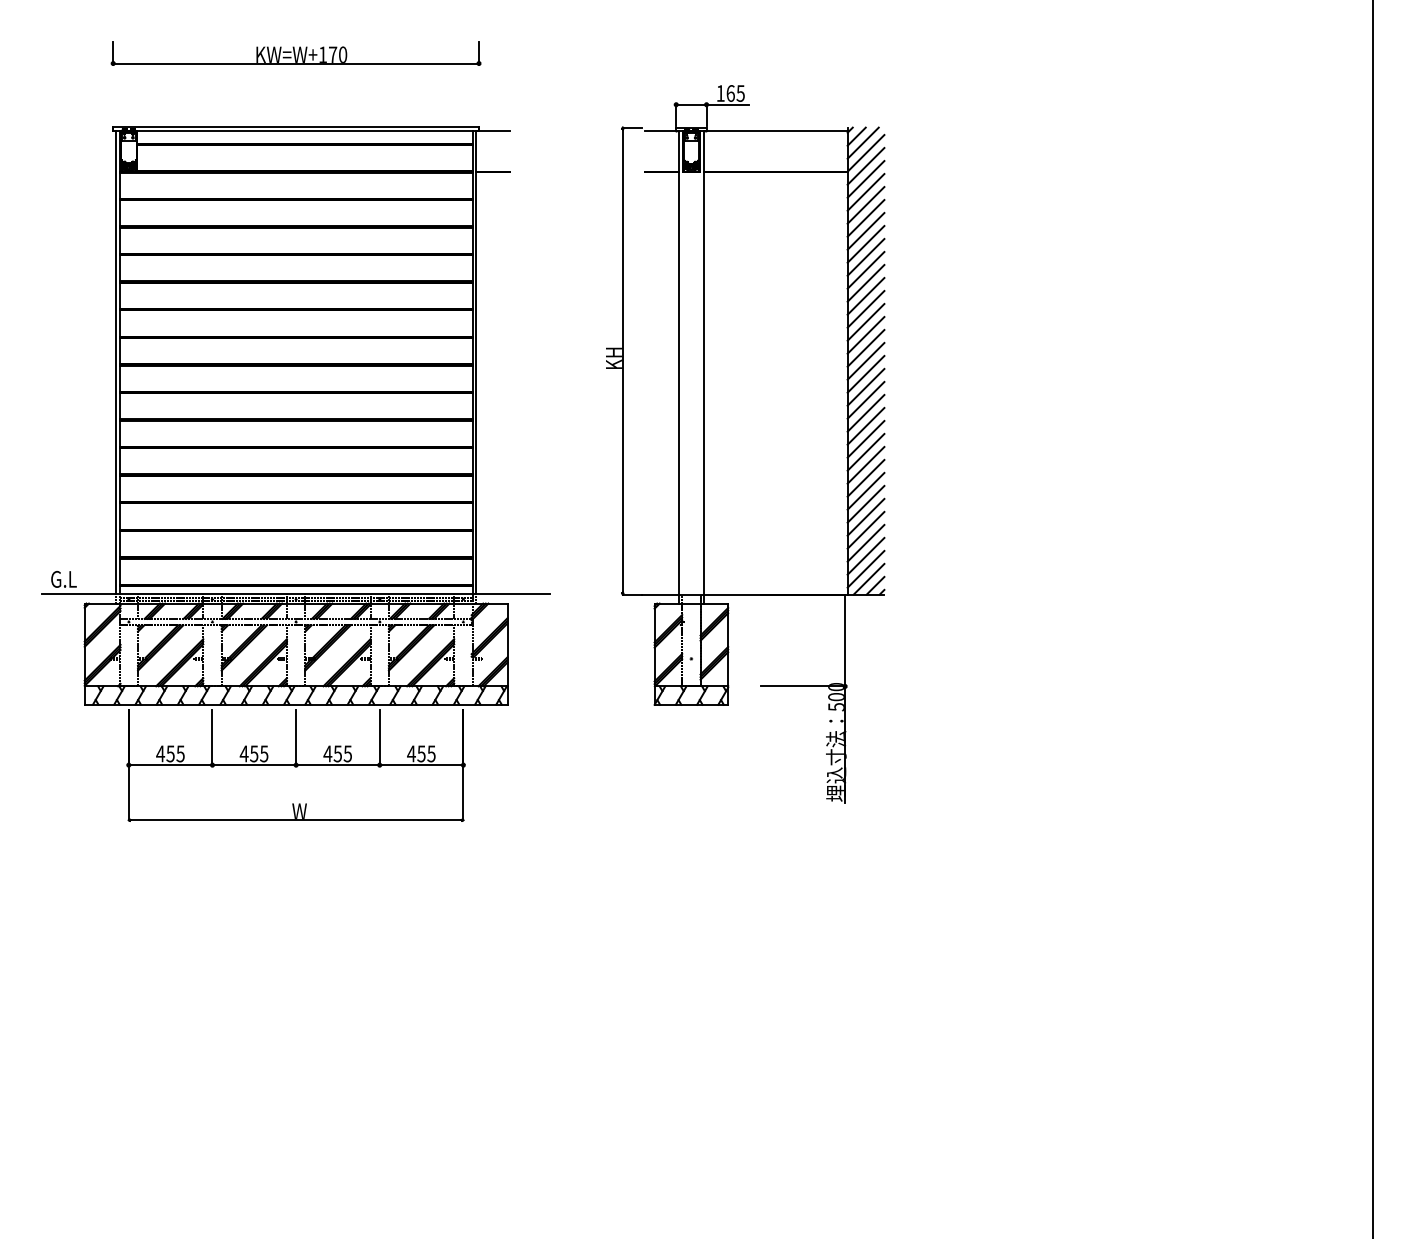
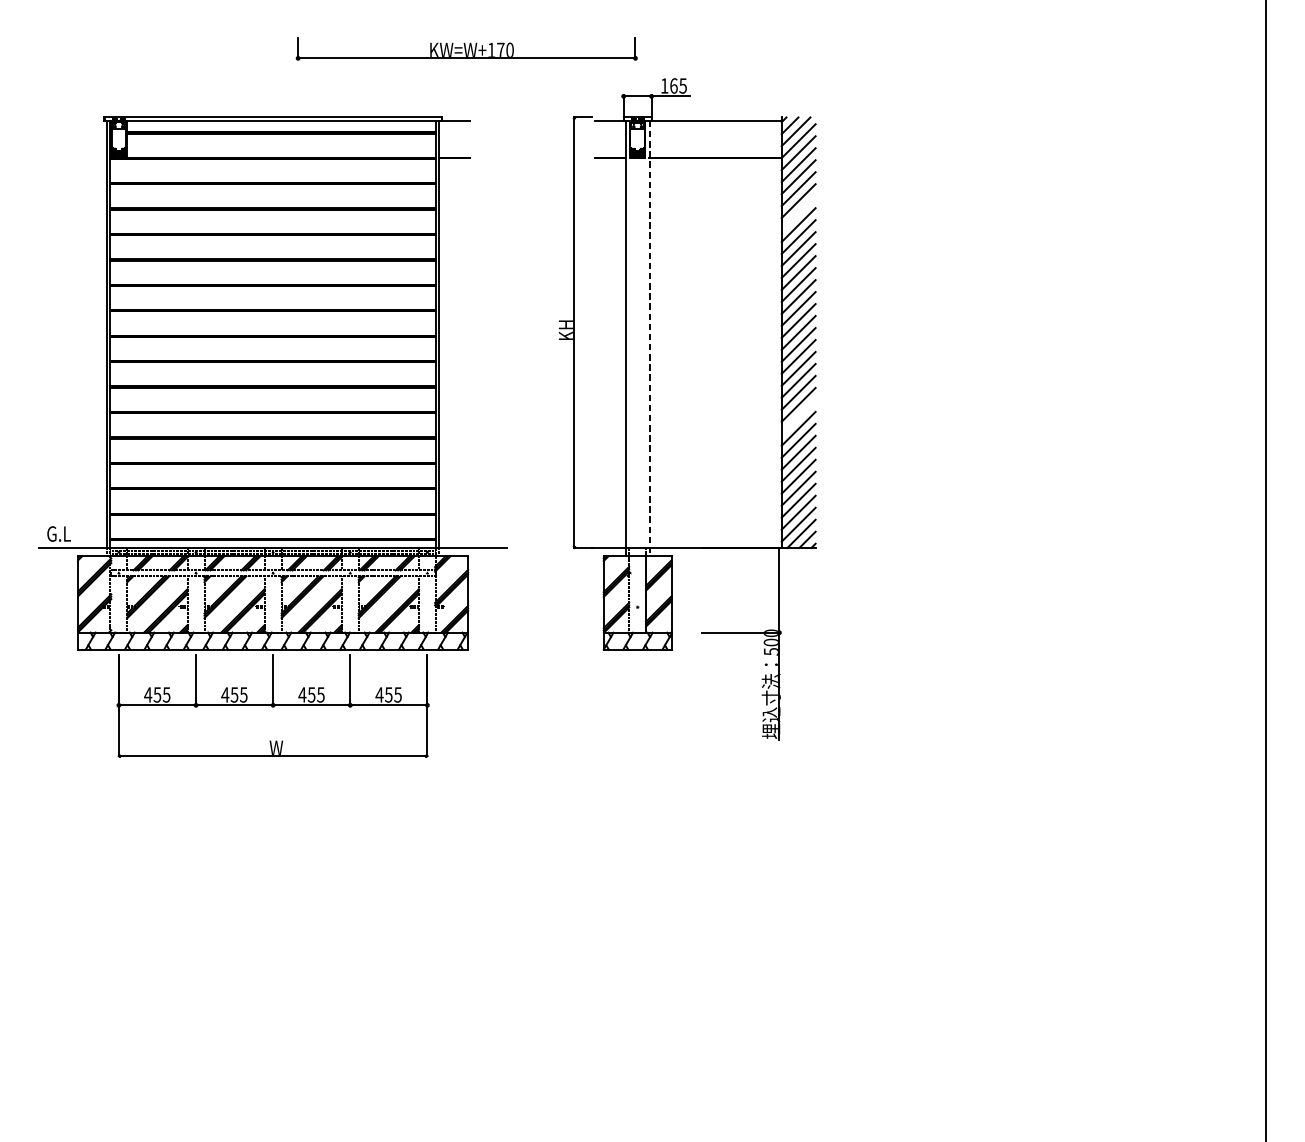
part: (295, 53) -> (466, 49), moved
line: (865, 231) -> (798, 213), removed
line: (704, 367) -> (649, 338), solid -> dashed
line: (865, 451) -> (798, 416), removed

